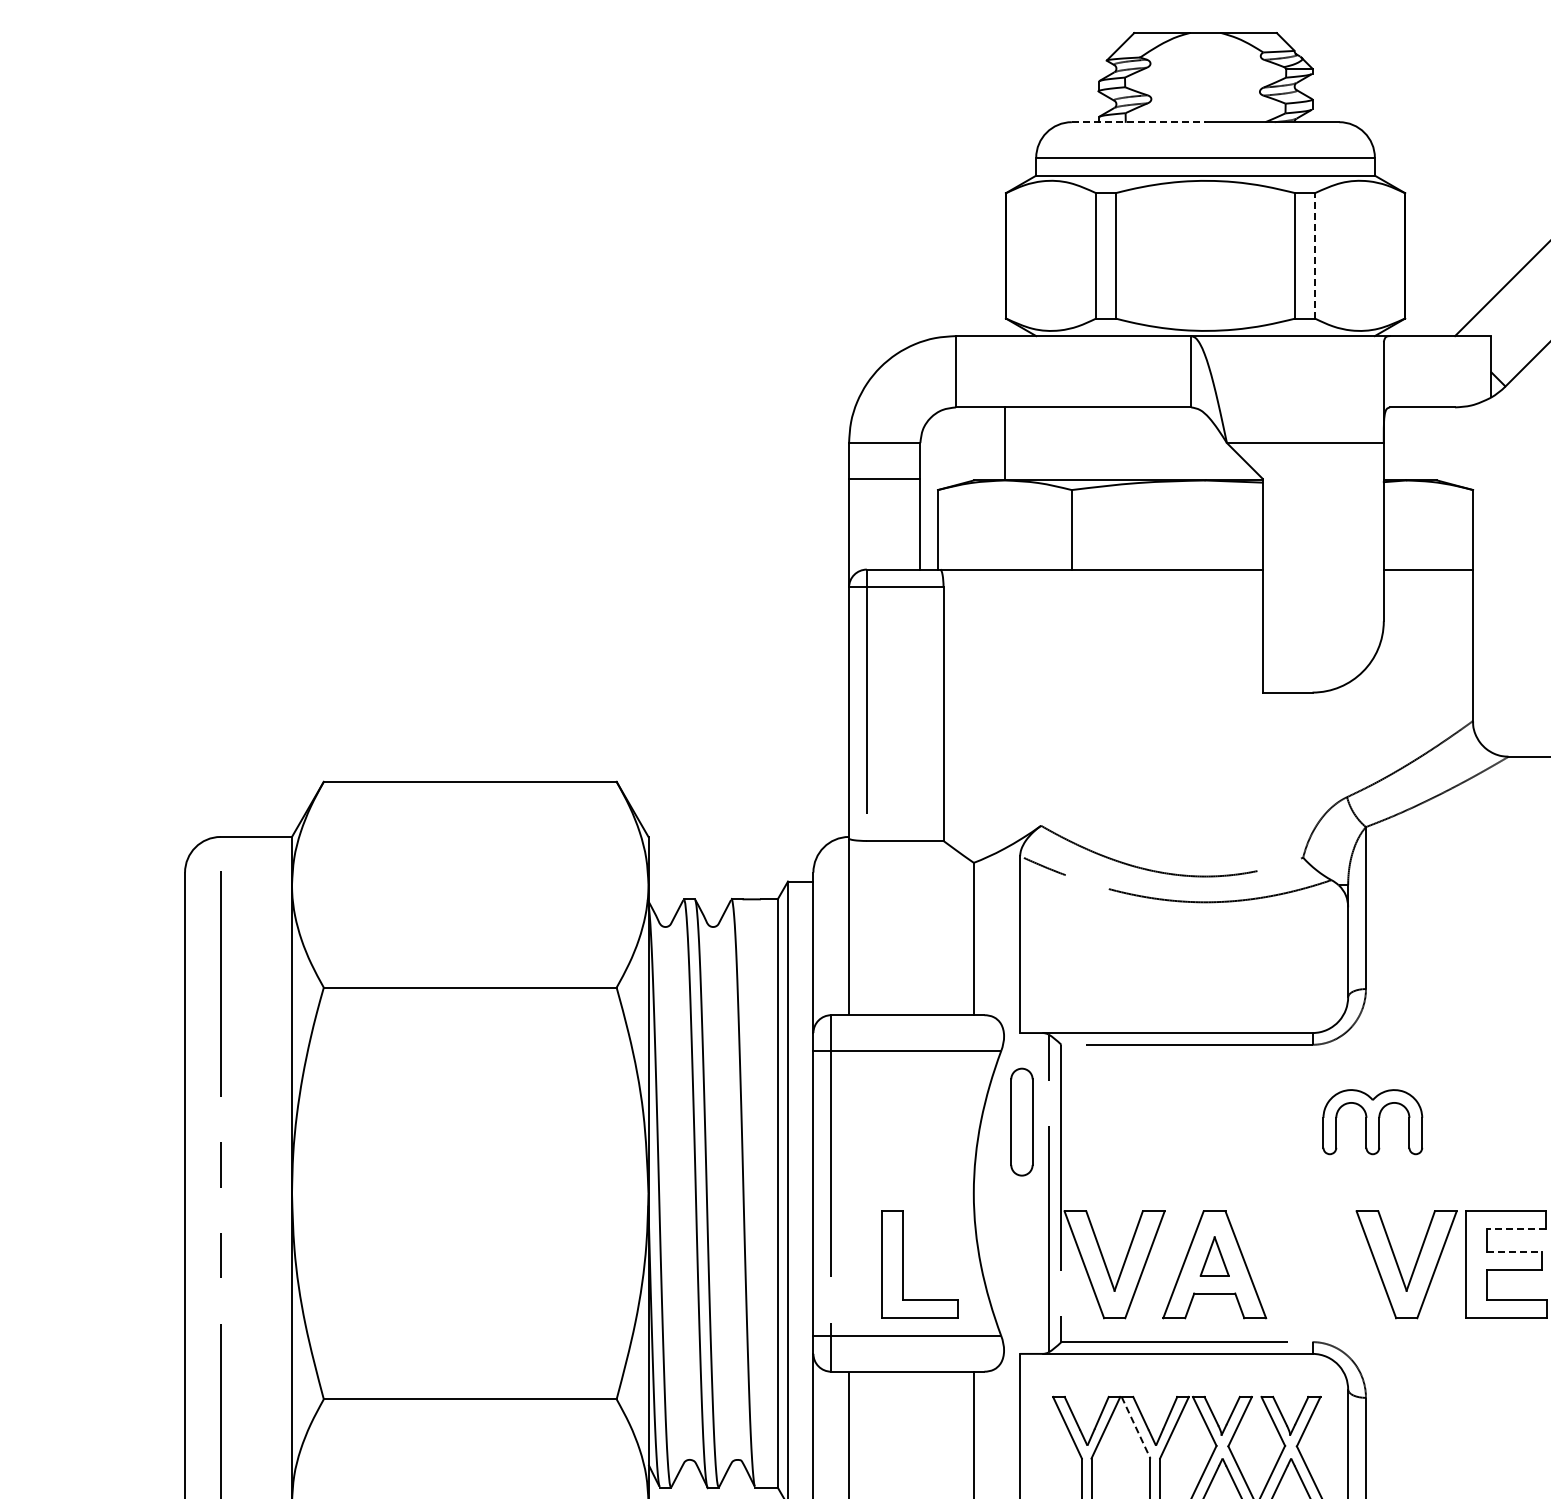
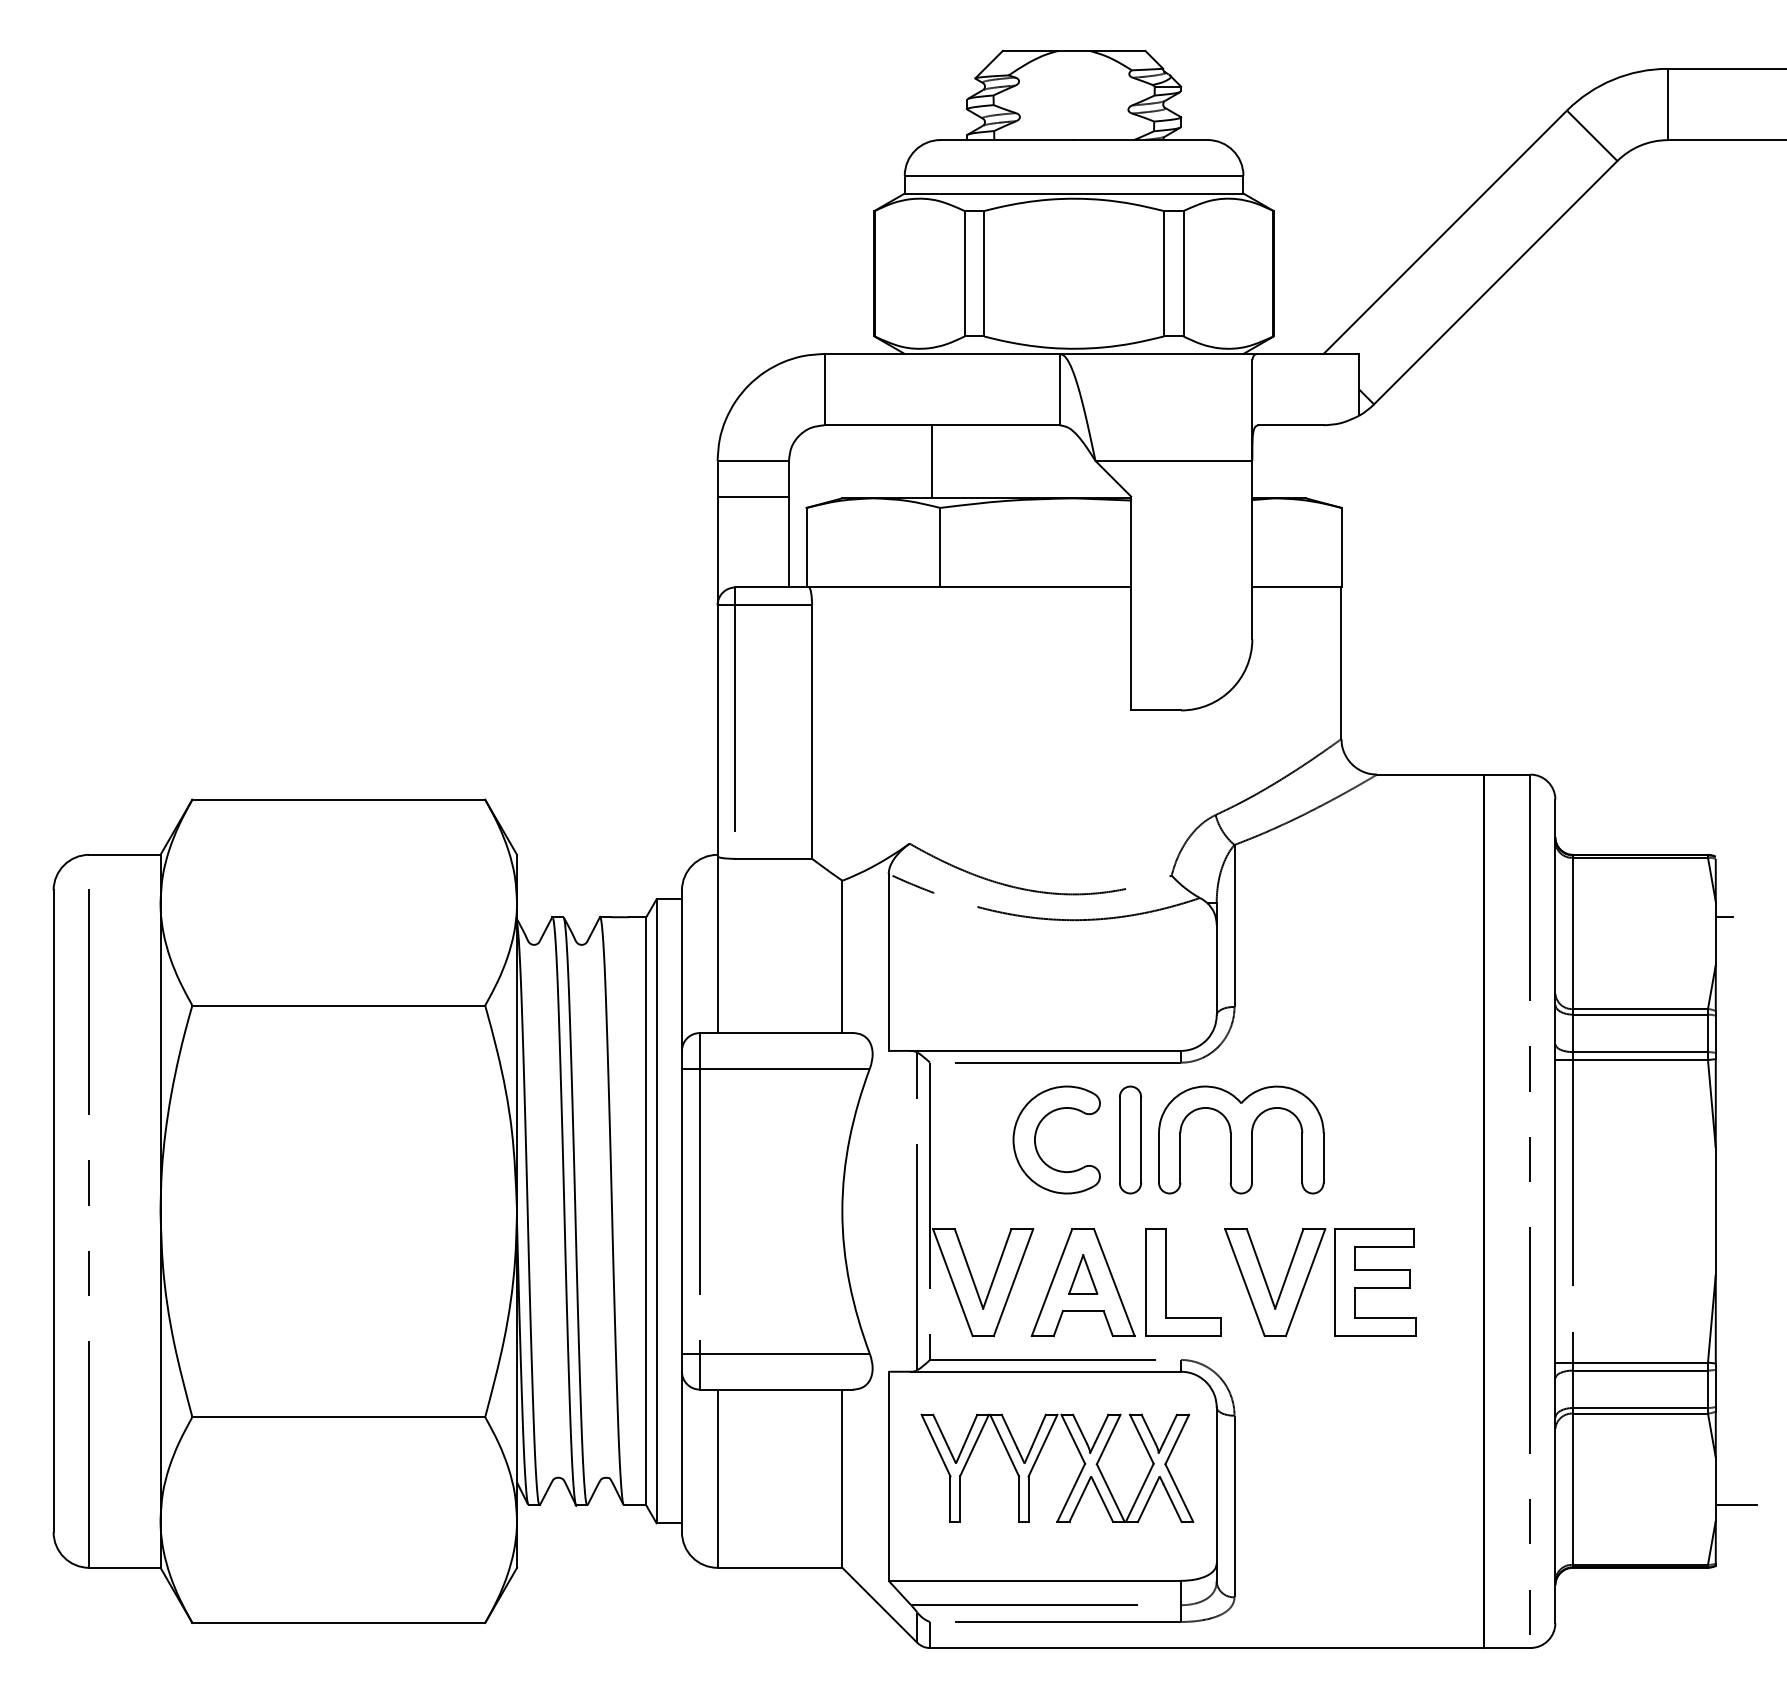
line: (1138, 122) -> (1007, 140), dashed -> solid
line: (1314, 255) -> (1183, 273), dashed -> solid
line: (1004, 443) -> (932, 461), moved
part: (1167, 1118) -> (1036, 1136), added
part: (1021, 1121) -> (1130, 1139), moved
part: (1372, 1121) -> (1241, 1139), size x1.67
line: (1515, 1228) -> (1384, 1246), dashed -> solid
line: (1514, 1252) -> (1383, 1270), dashed -> solid
part: (902, 1264) -> (1166, 1282), moved
line: (1135, 1428) -> (1004, 1446), dashed -> solid

